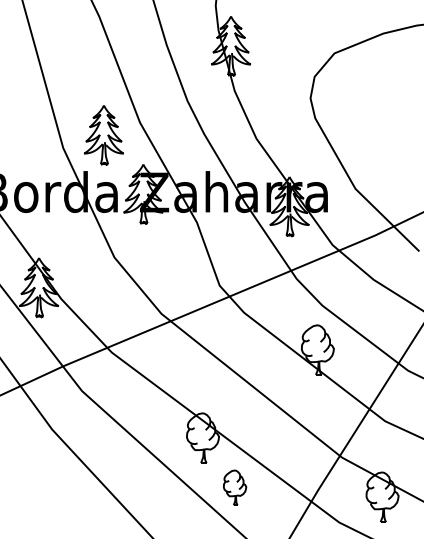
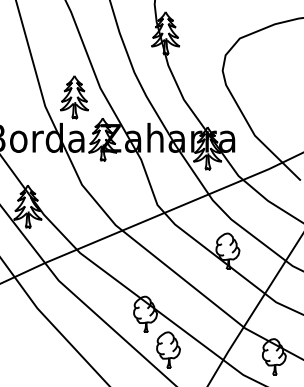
part: (234, 487) -> (168, 349), size x1.43

